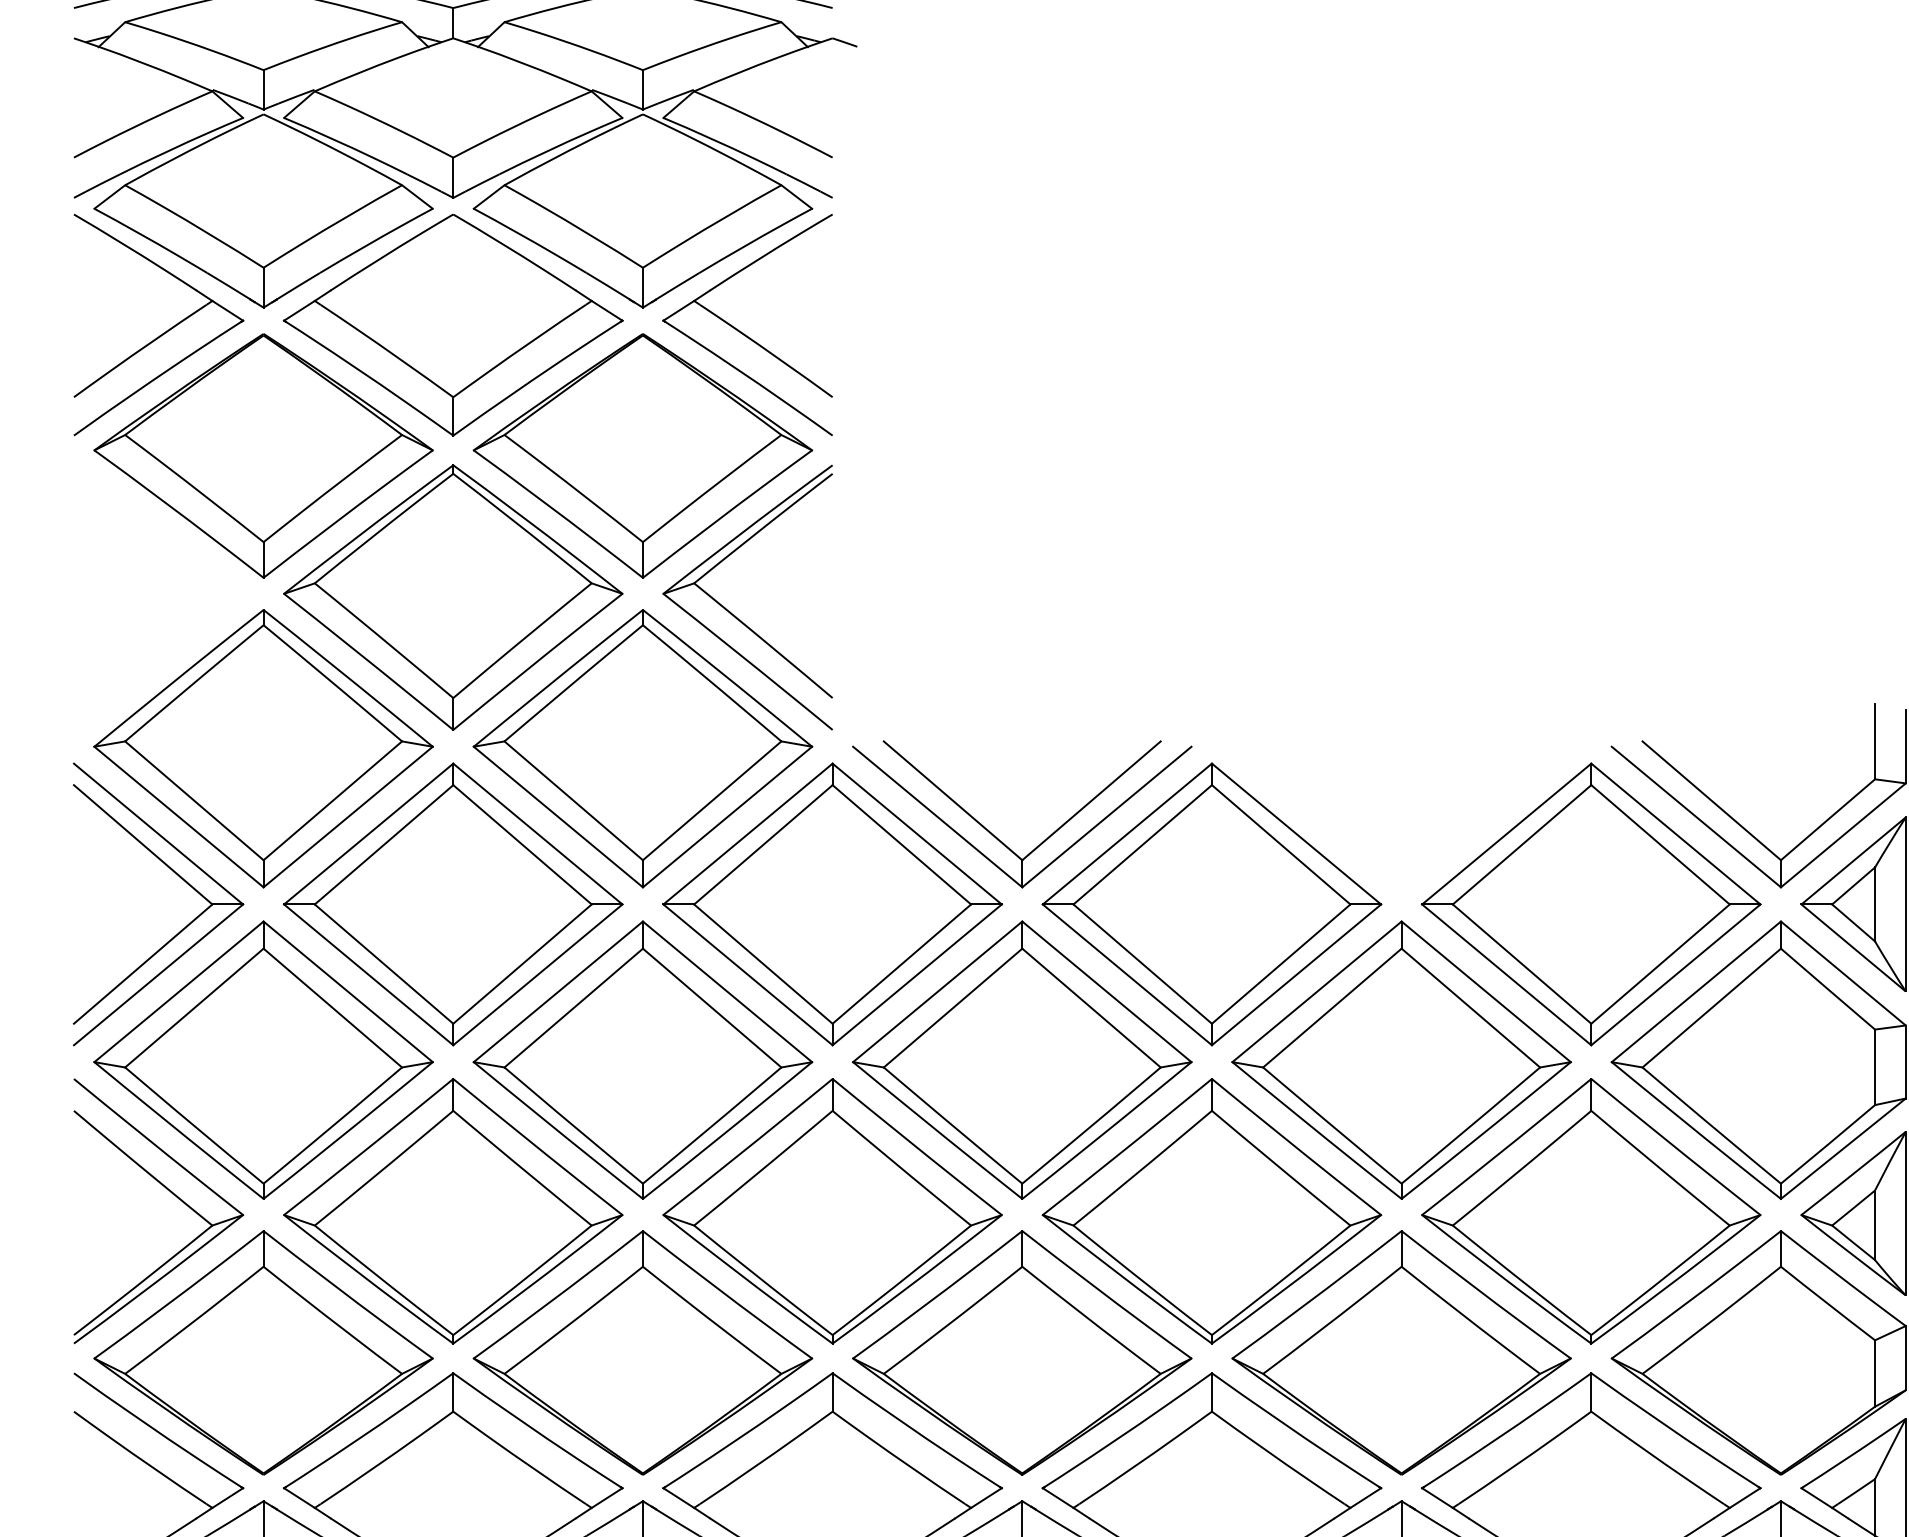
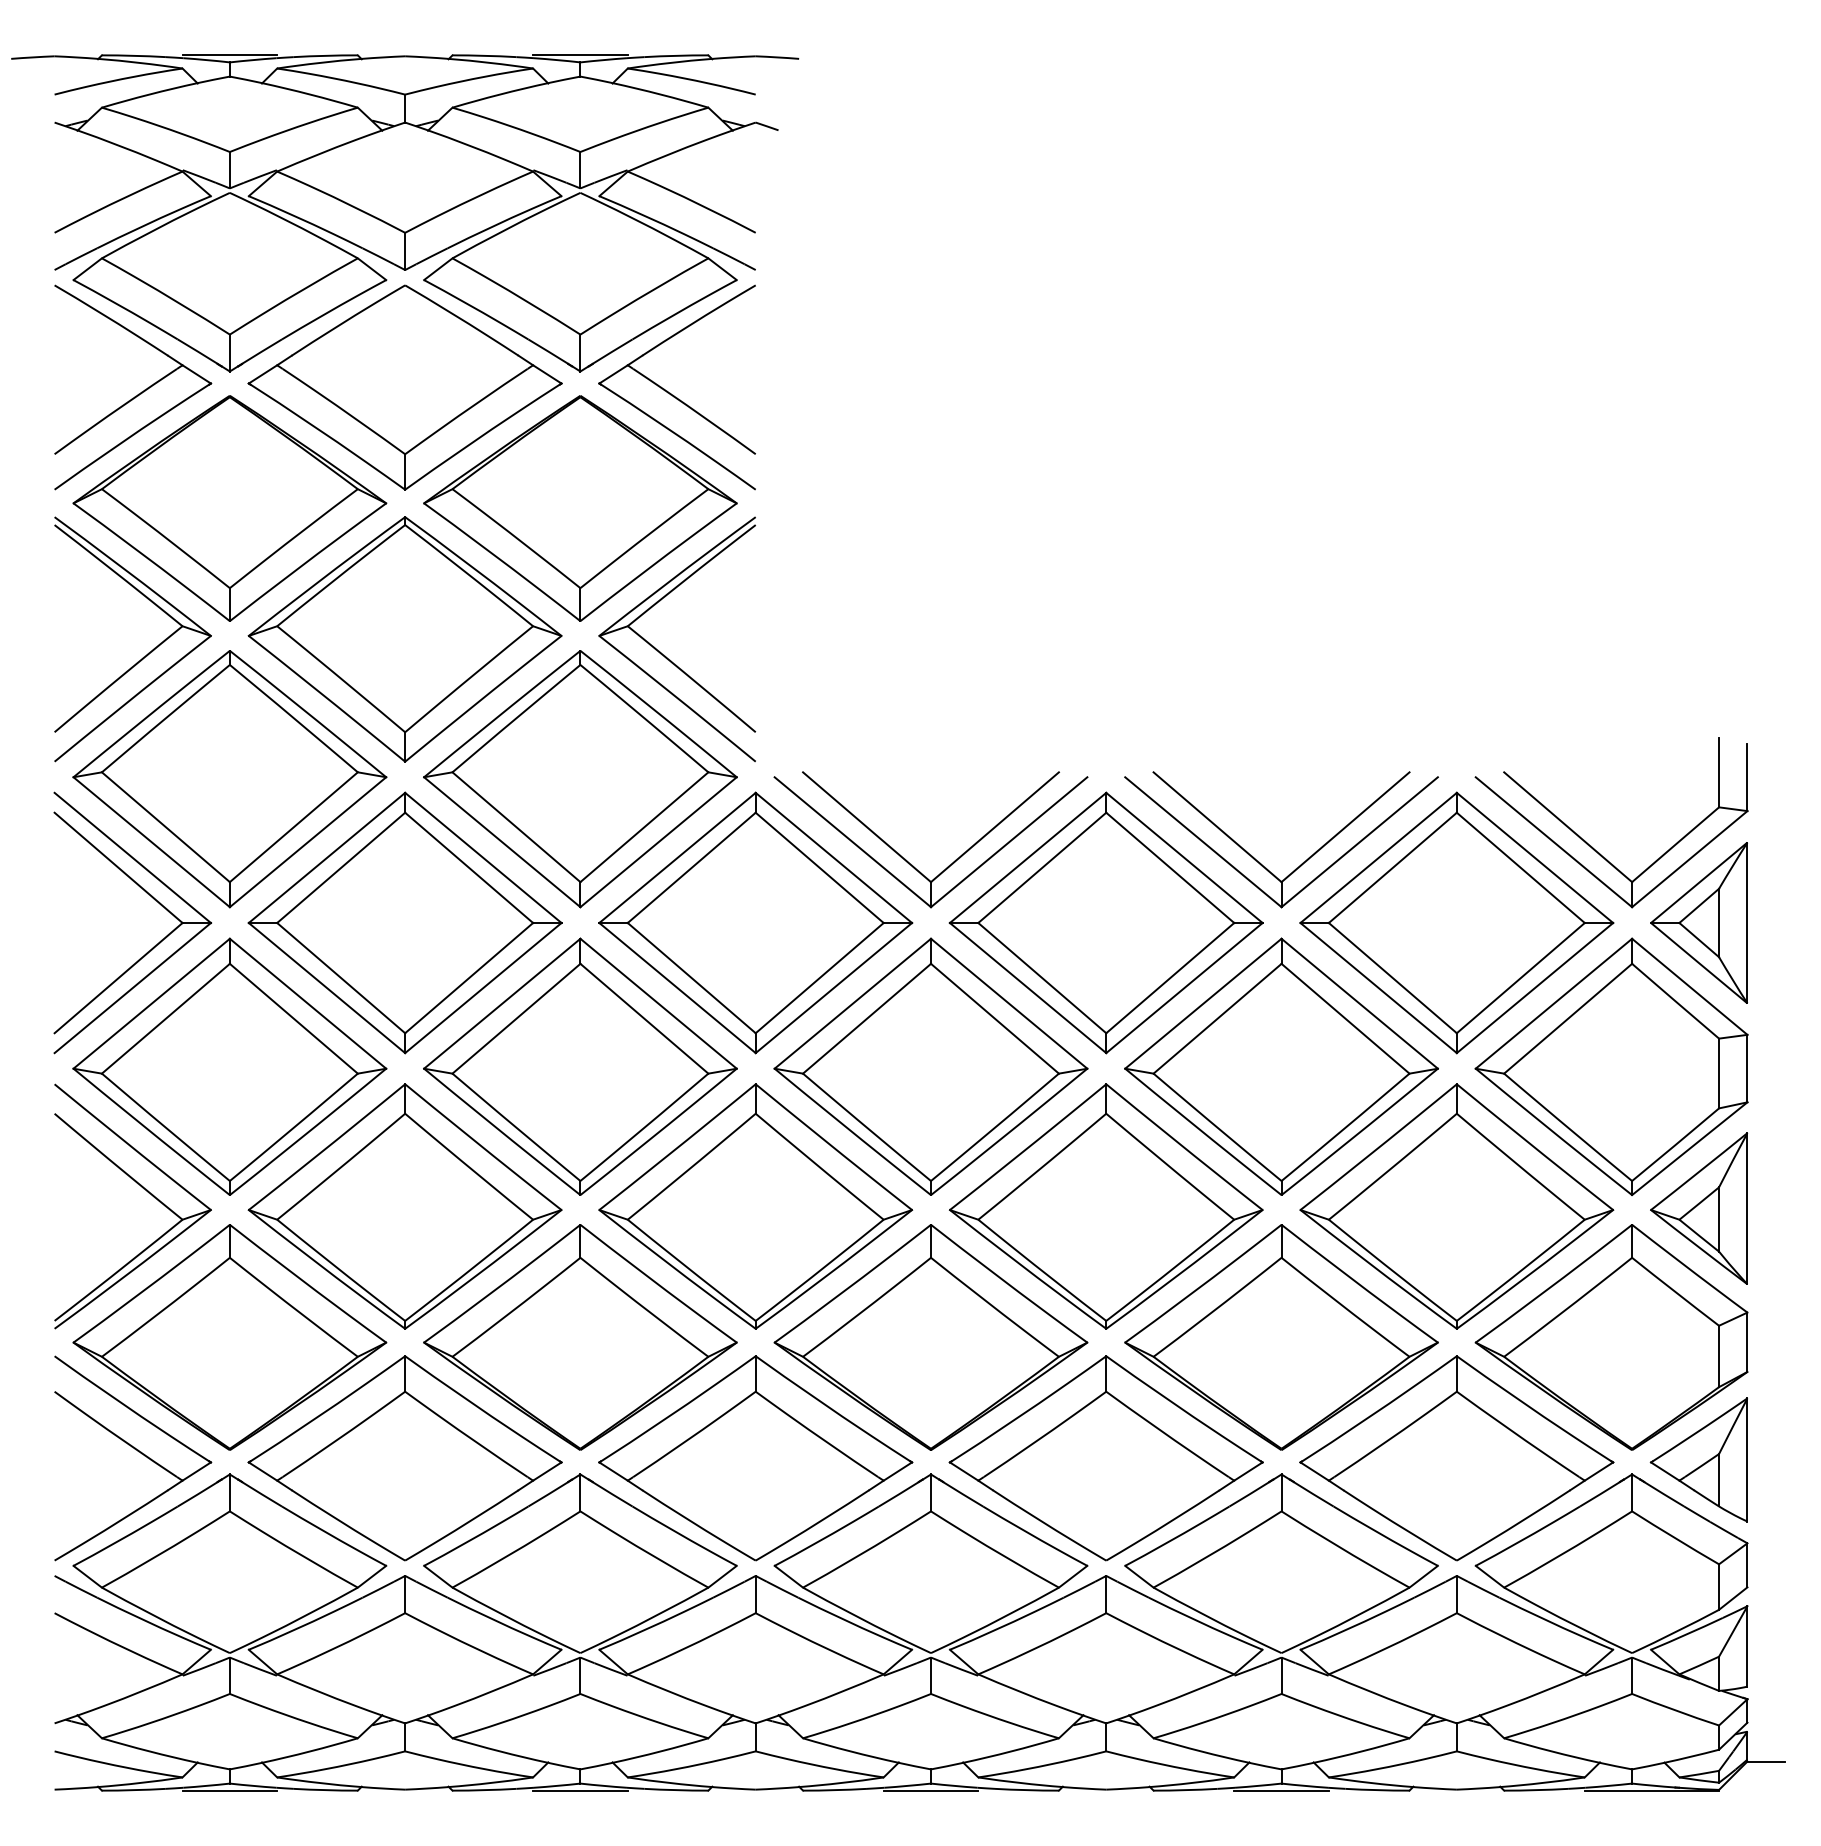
part: (170, 616) -> (143, 656), added
part: (1377, 837) -> (1259, 861), added

